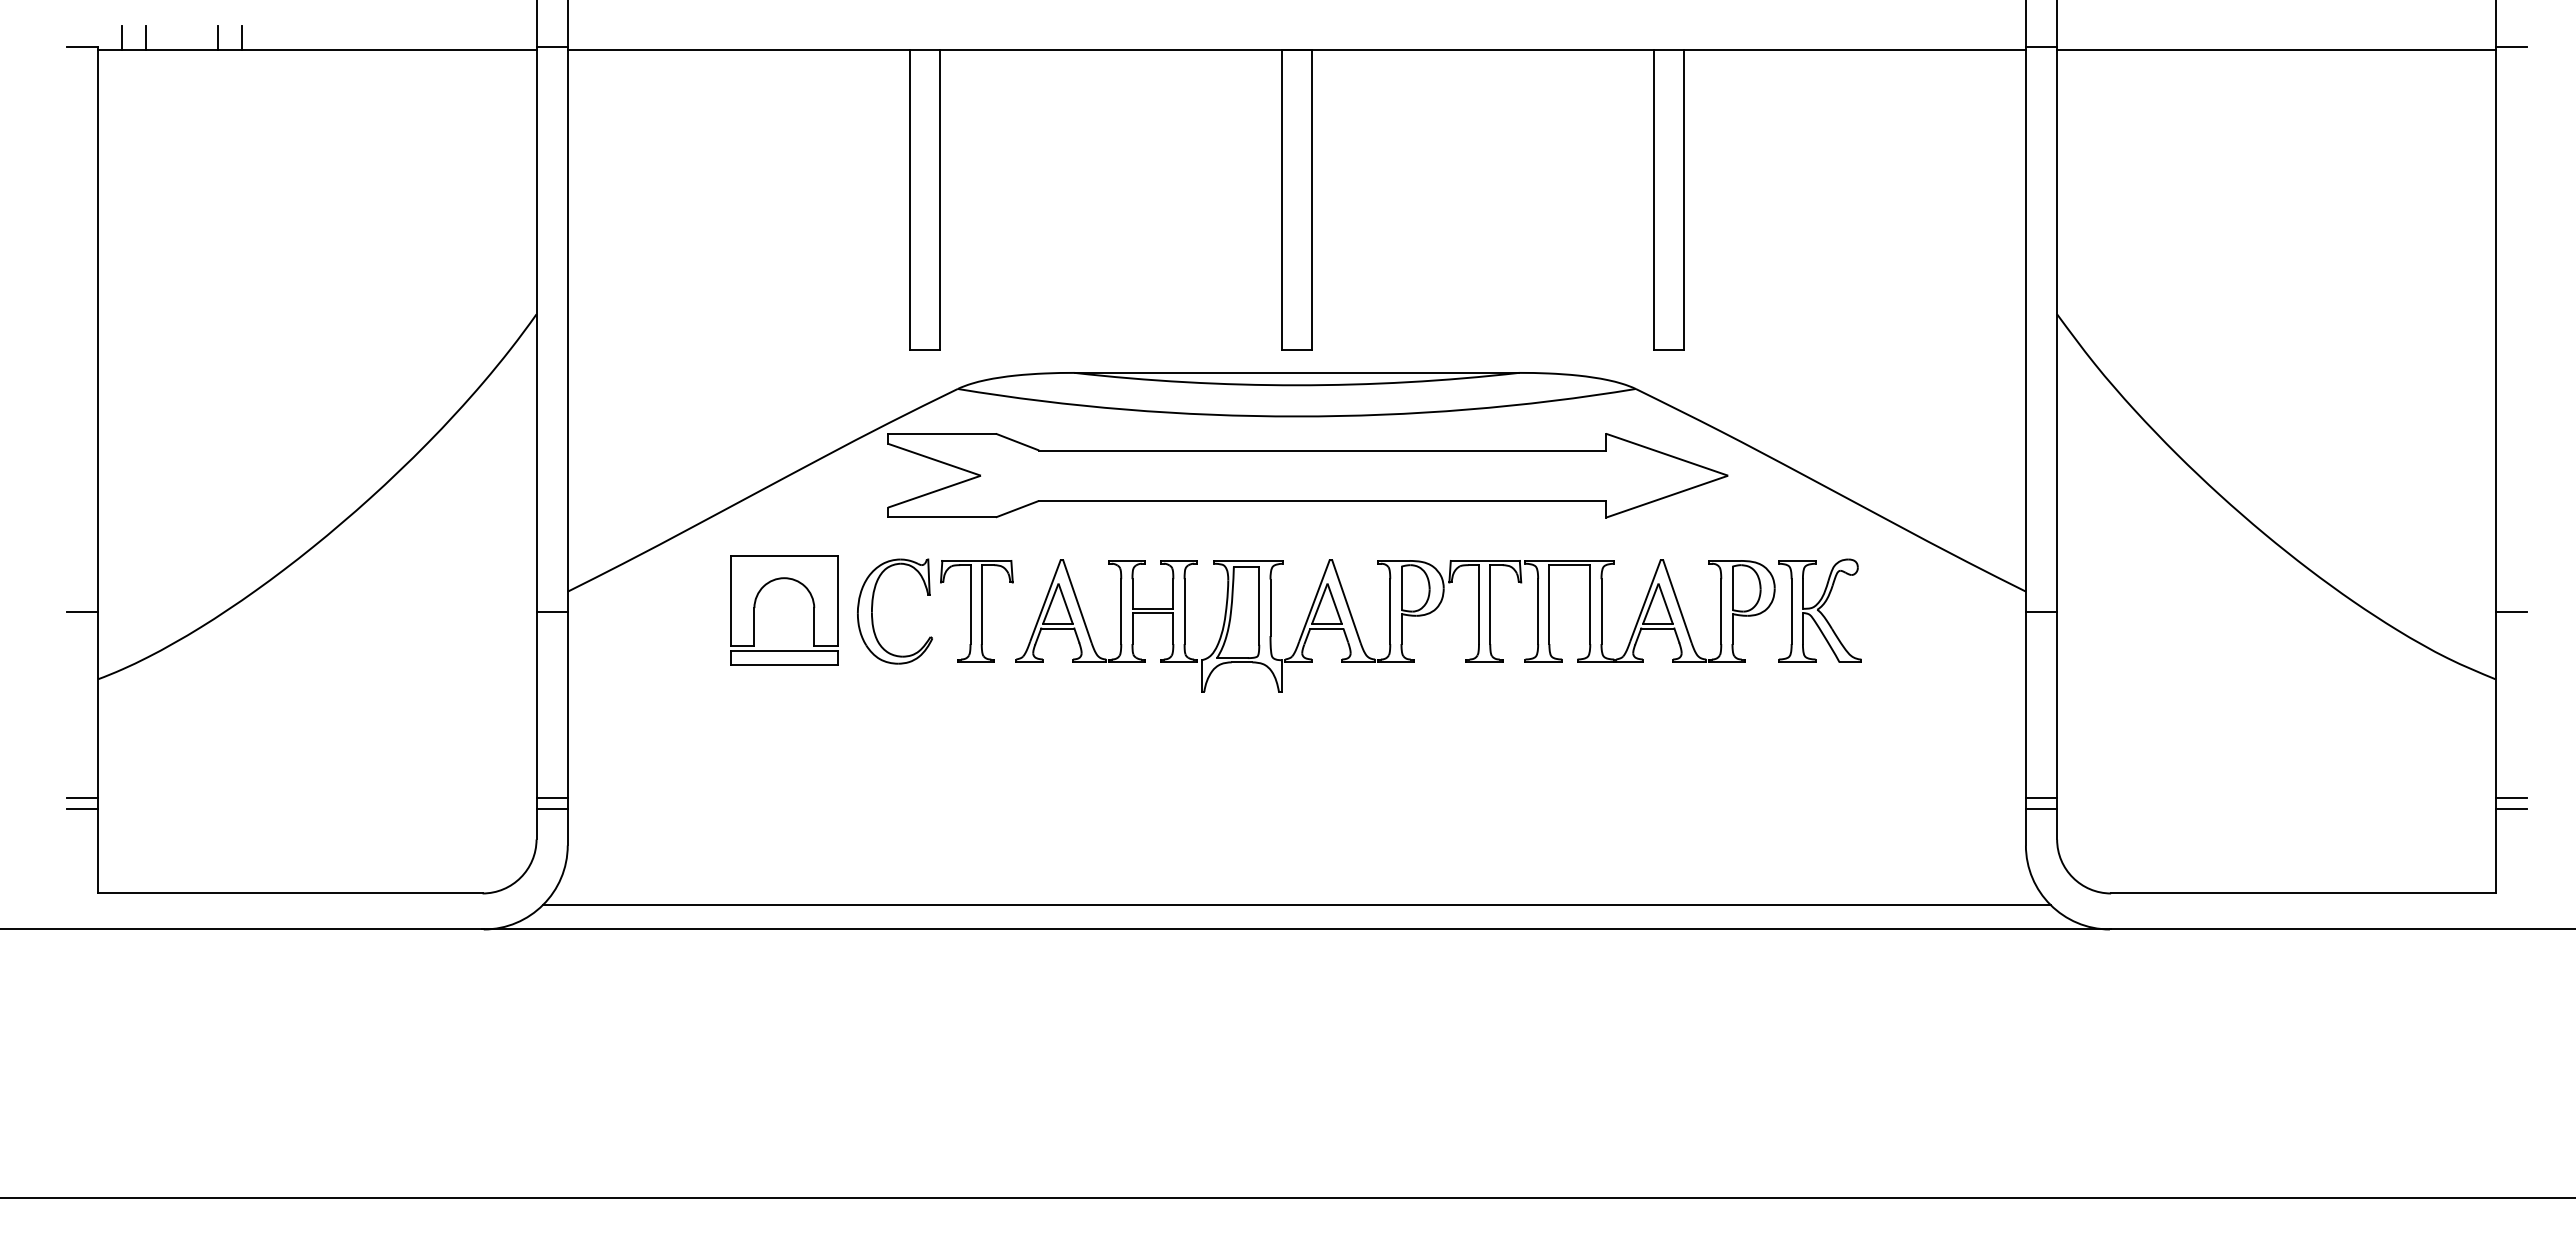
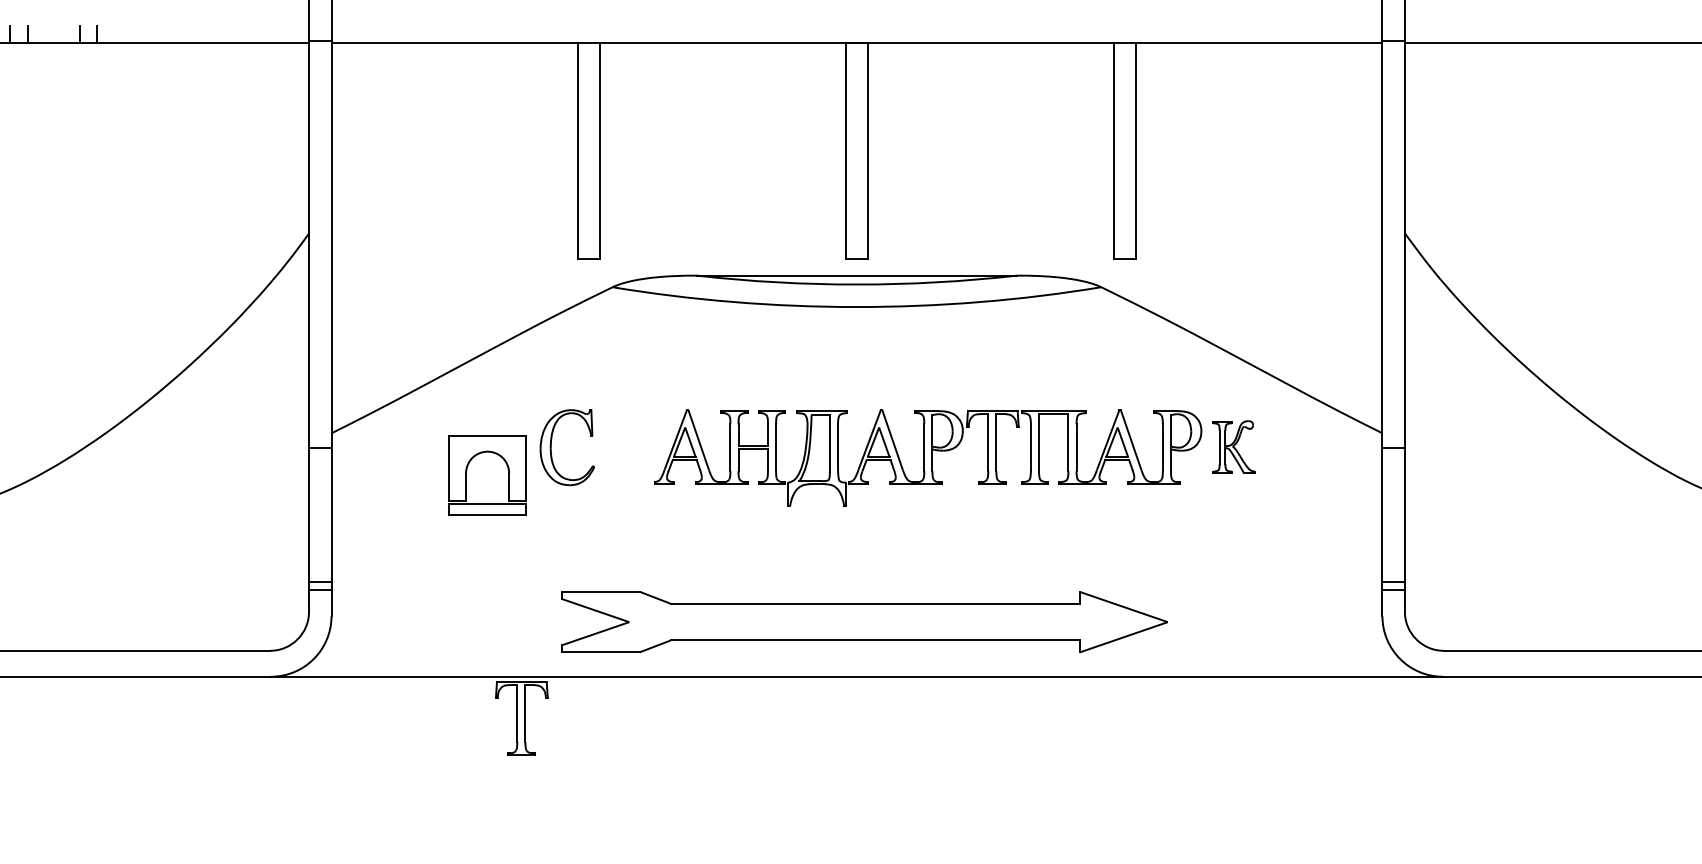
part: (1307, 475) -> (864, 621), moved
part: (812, 603) -> (507, 469), moved
part: (1819, 610) -> (1233, 446), size x0.7
part: (976, 611) -> (521, 718), moved
line: (1296, 905) -> (856, 659), removed

